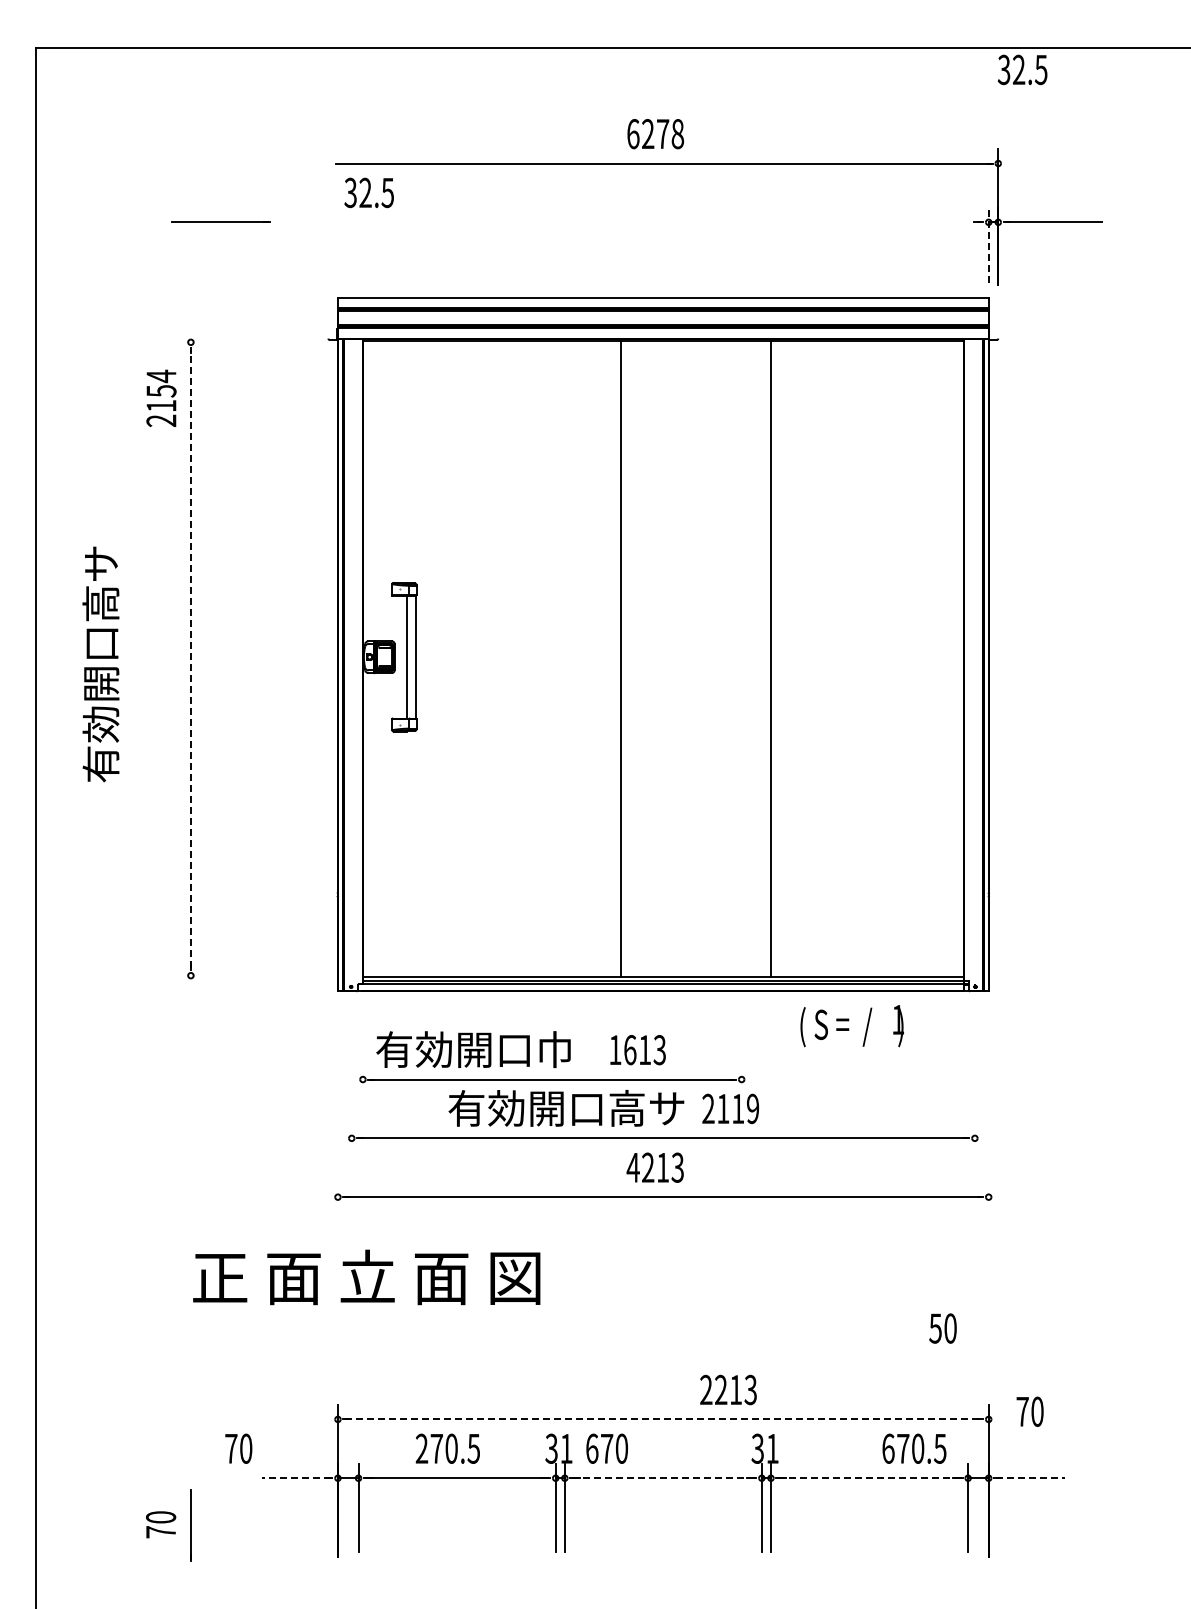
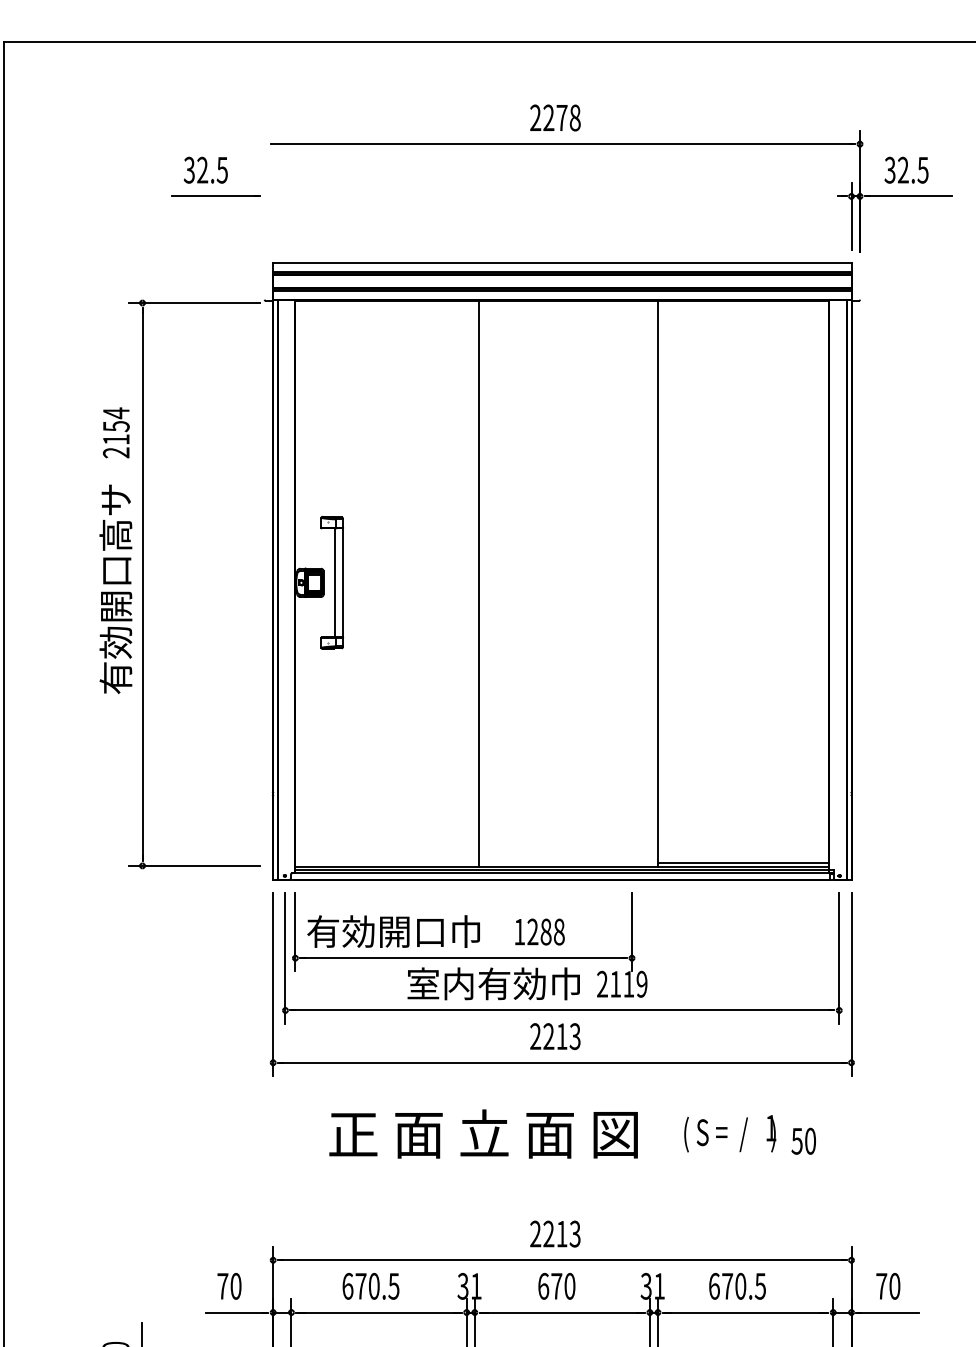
text: (1022, 69) -> (906, 169), moved
text: (633, 134) -> (535, 118), 6278 -> 2278
text: (368, 192) -> (205, 169), moved
line: (220, 221) -> (215, 195), moved
line: (988, 245) -> (851, 216), dashed -> solid
line: (249, 342) -> (194, 303), added
text: (161, 397) -> (116, 432), moved
line: (190, 658) -> (142, 584), dashed -> solid
line: (620, 658) -> (478, 584), moved
text: (100, 664) -> (115, 589), moved
line: (866, 972) -> (742, 863), added
line: (249, 975) -> (194, 865), added
text: (851, 1026) -> (729, 1134), moved
line: (362, 1050) -> (295, 932), added
text: (645, 1050) -> (546, 932), 1613 -> 1288
line: (741, 1050) -> (631, 932), added
line: (351, 1079) -> (285, 958), added
line: (974, 1079) -> (838, 958), added
text: (566, 1107) -> (476, 983), 有効開口高サ -> 室内有効巾
line: (337, 1108) -> (272, 983), added
line: (988, 1108) -> (851, 983), added
text: (632, 1167) -> (534, 1036), 4213 -> 2213
text: (366, 1277) -> (483, 1134), moved
text: (942, 1328) -> (803, 1141), moved
text: (728, 1389) -> (555, 1233), moved
text: (1029, 1411) -> (887, 1286), moved
line: (663, 1419) -> (562, 1260), dashed -> solid
text: (238, 1448) -> (229, 1286), moved
text: (421, 1448) -> (347, 1286), 270.5 -> 670.5
text: (606, 1448) -> (556, 1286), moved
text: (914, 1448) -> (737, 1286), moved
line: (295, 1478) -> (235, 1312), dashed -> solid
line: (663, 1478) -> (562, 1312), dashed -> solid
line: (870, 1478) -> (746, 1312), dashed -> solid
line: (1030, 1478) -> (888, 1312), dashed -> solid

